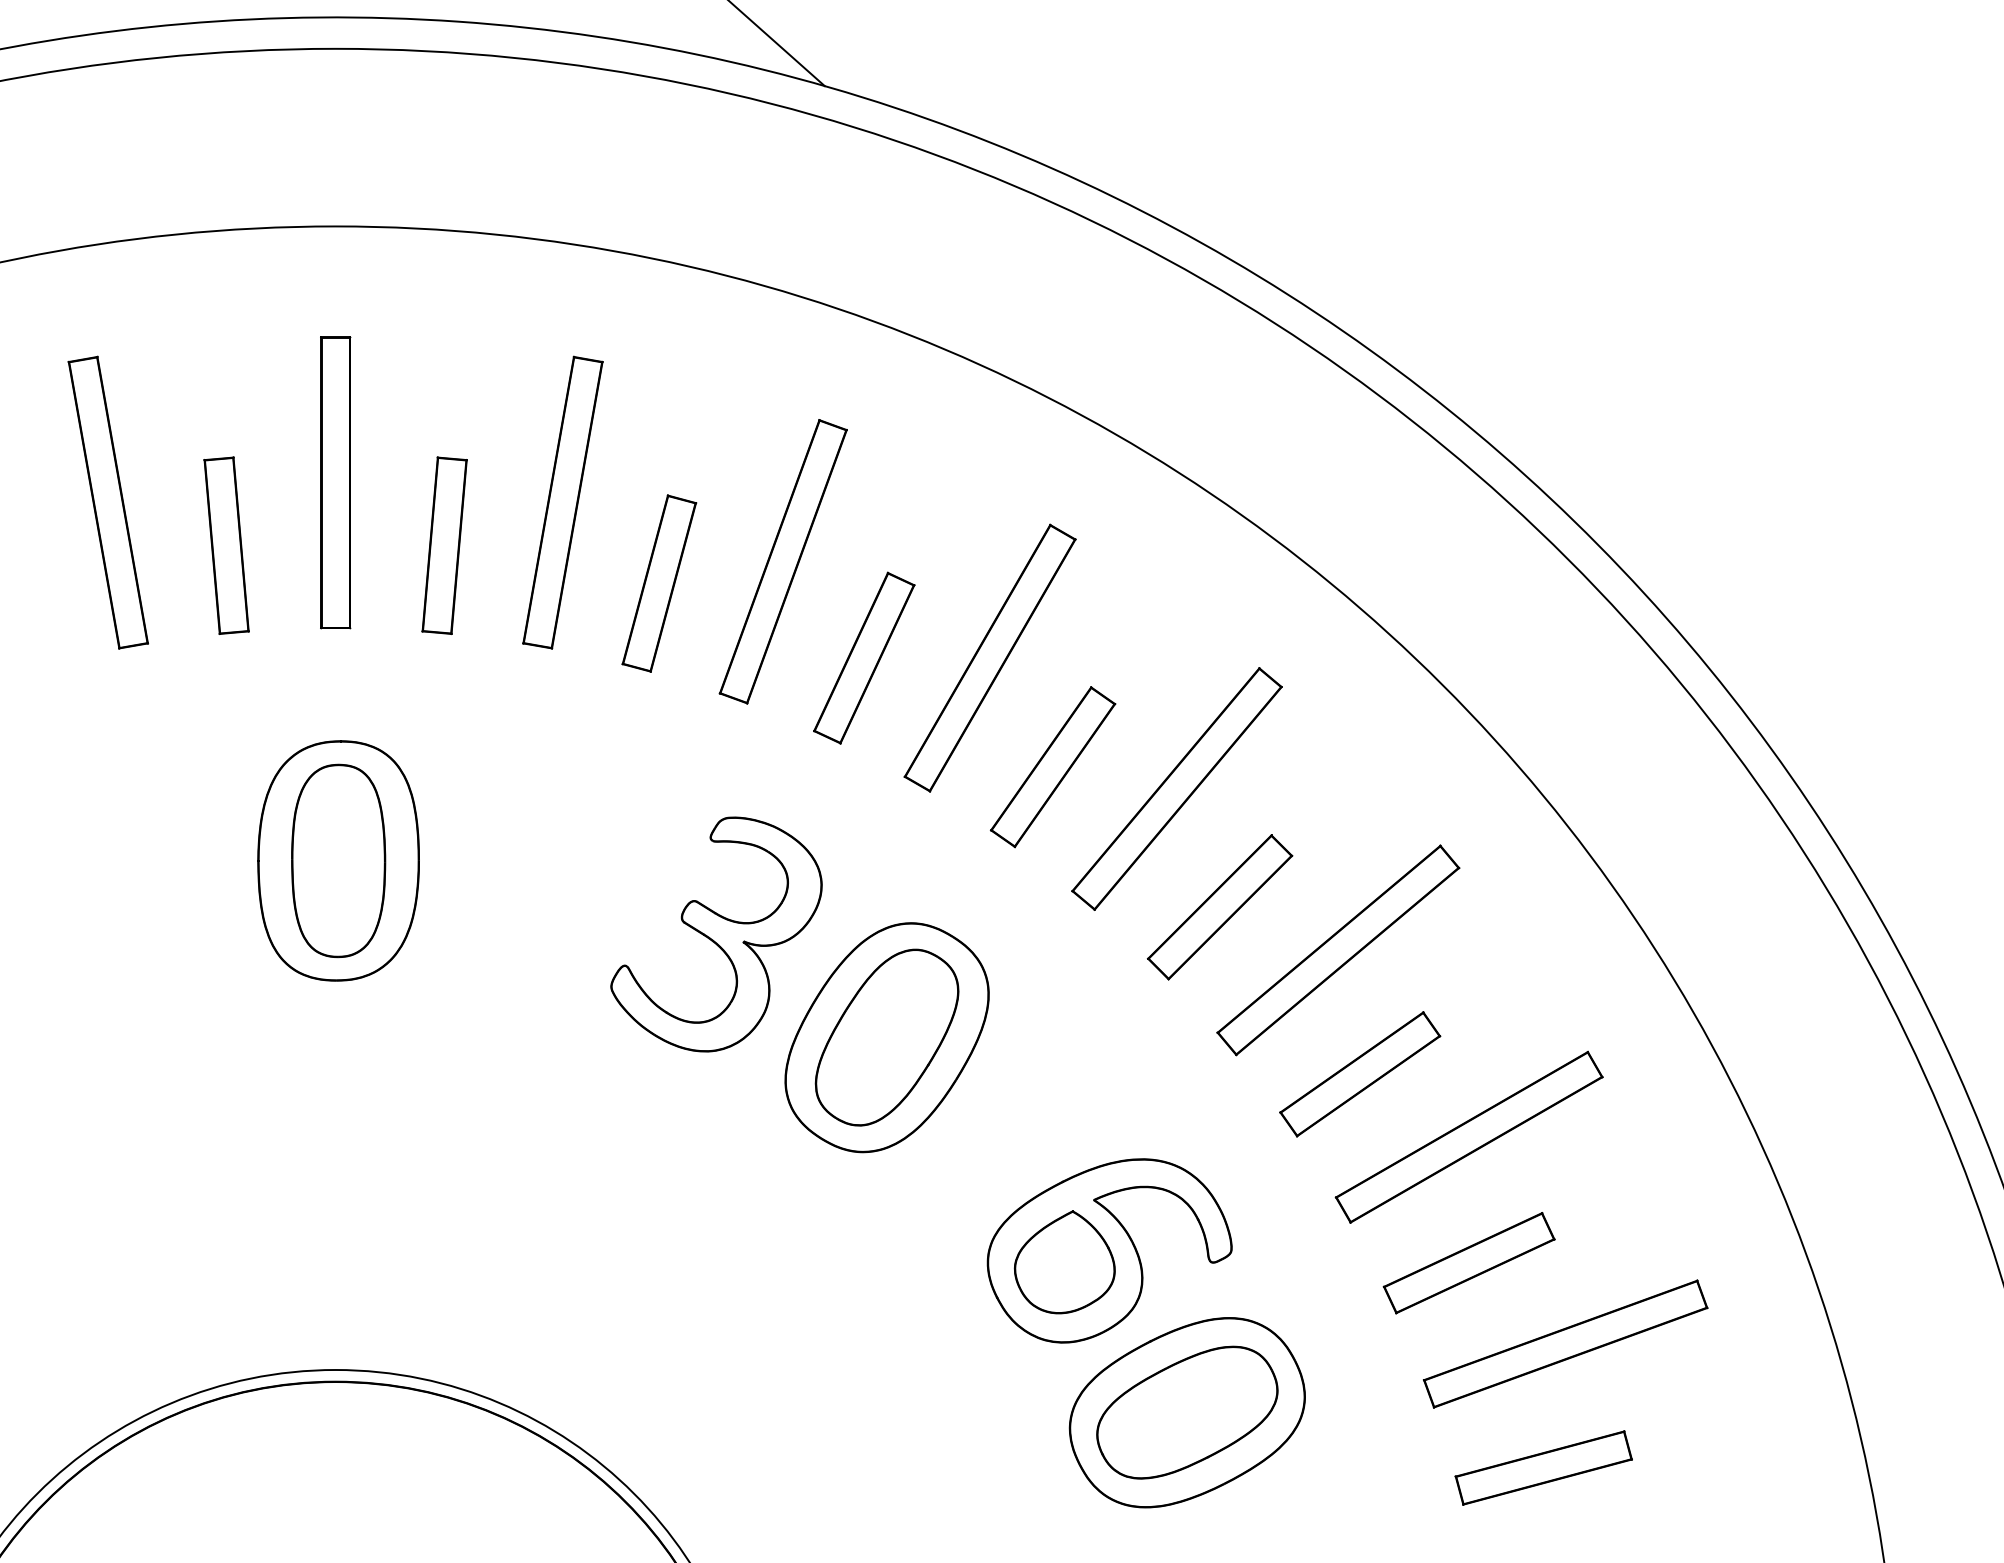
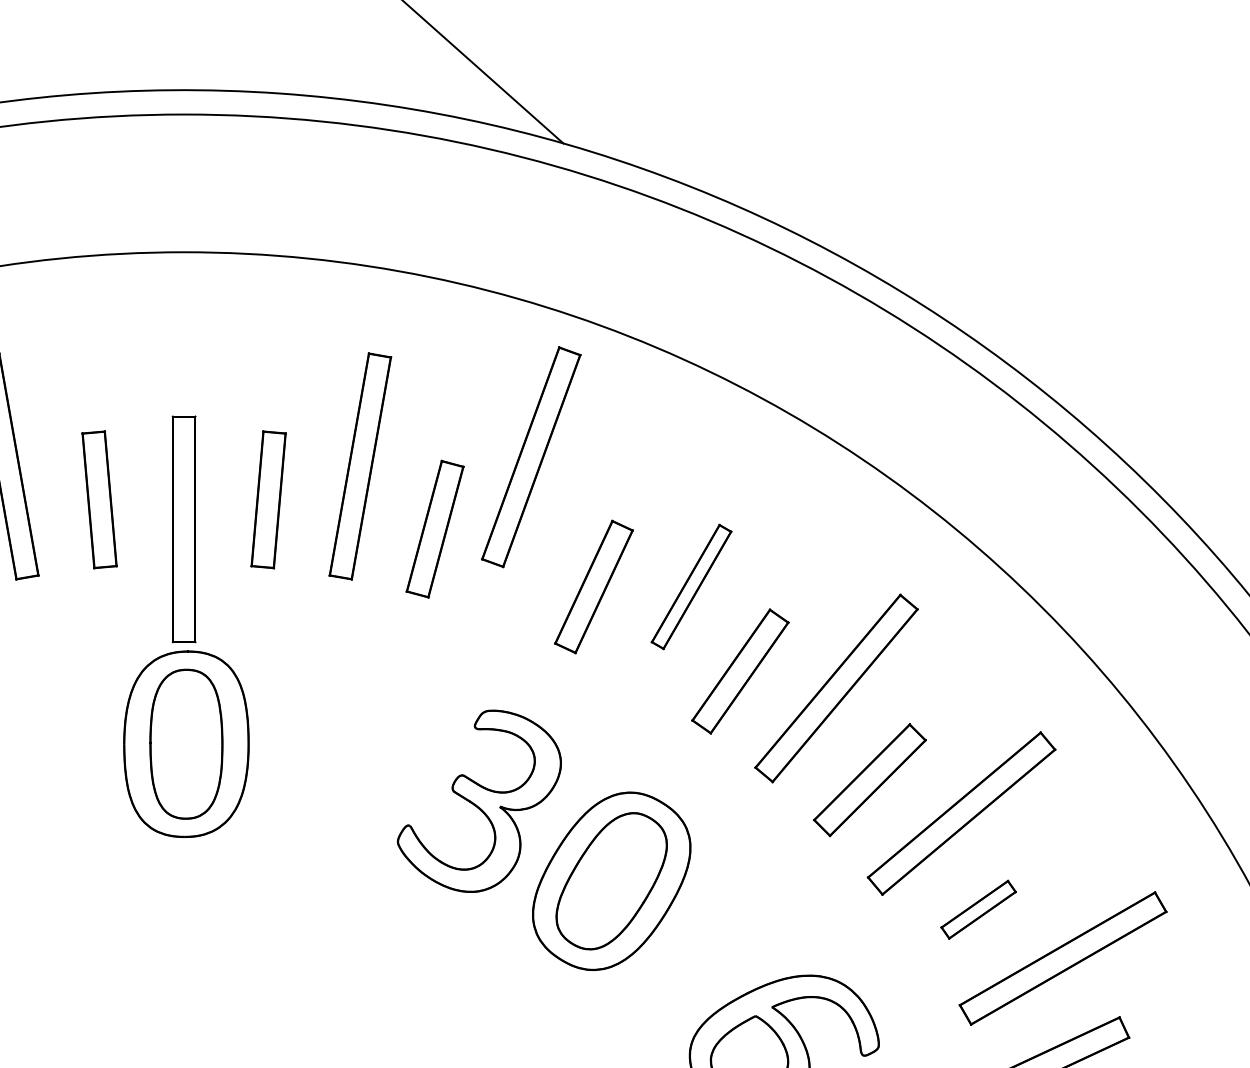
part: (335, 482) -> (184, 529), moved
part: (782, 561) -> (530, 457), moved
part: (989, 657) -> (691, 586), size x0.6
part: (1360, 1074) -> (978, 909), size x0.6

